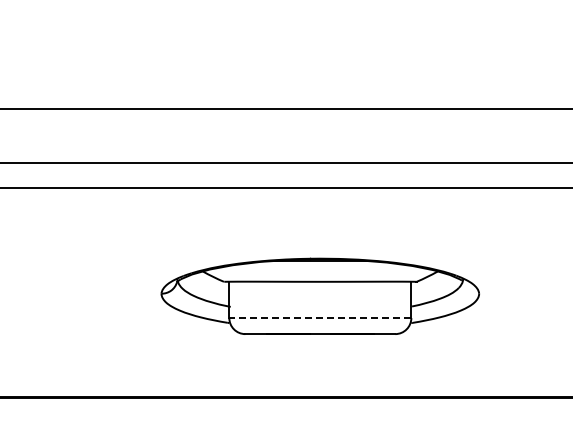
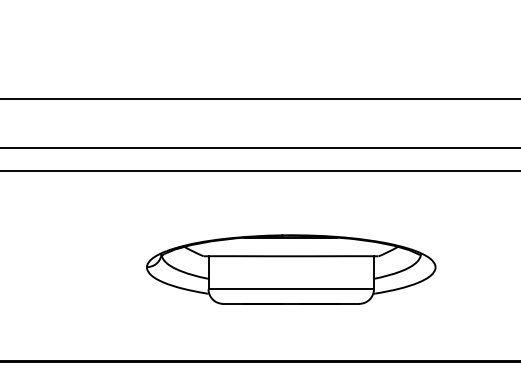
line: (319, 318) -> (290, 289), dashed -> solid

